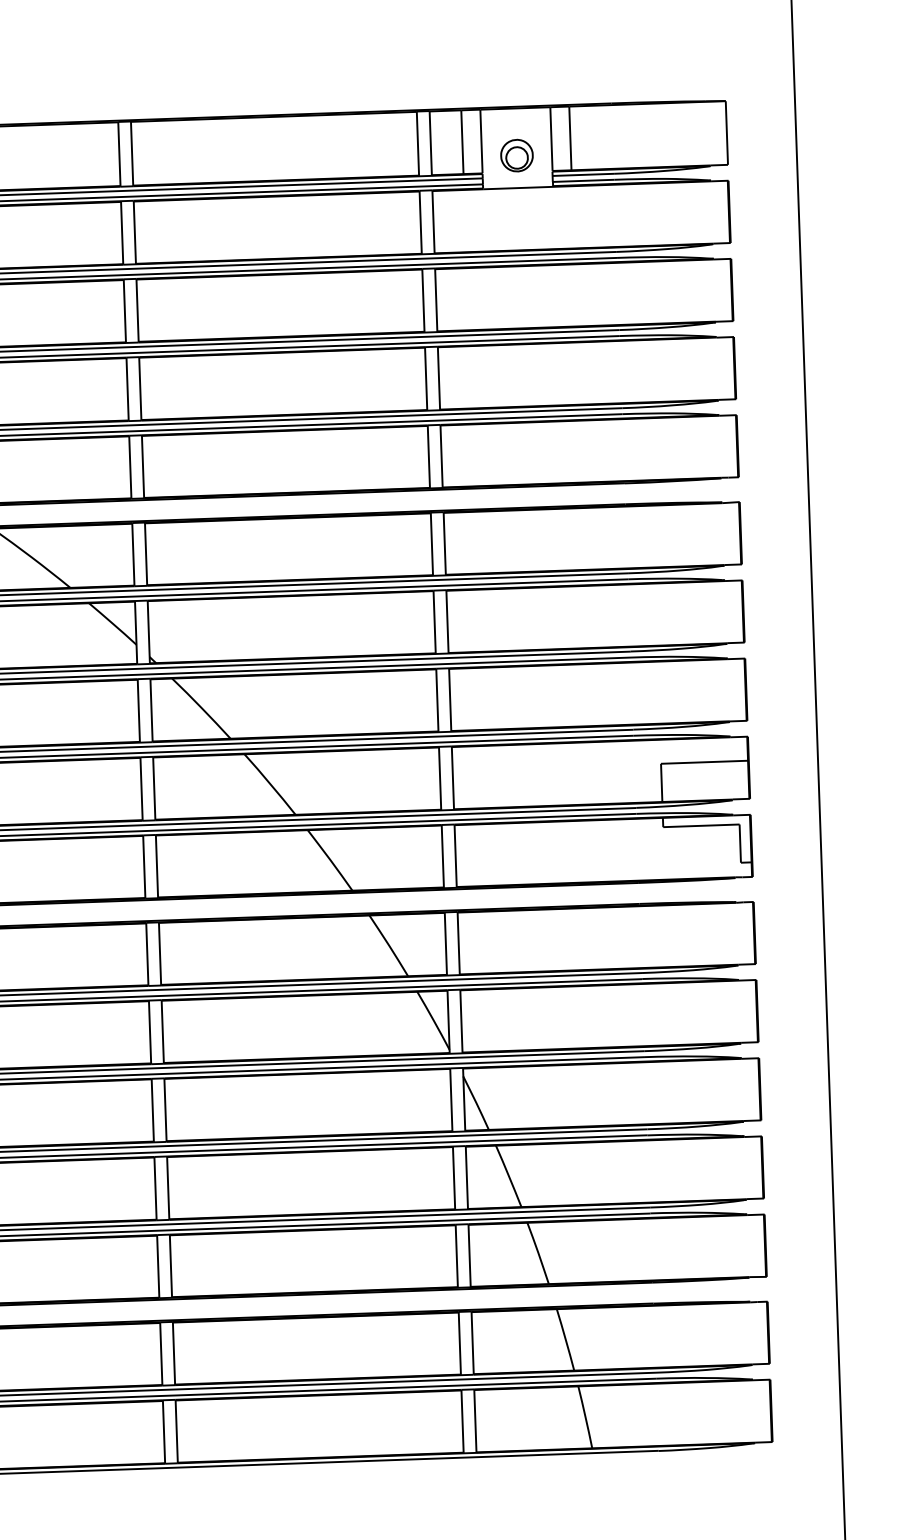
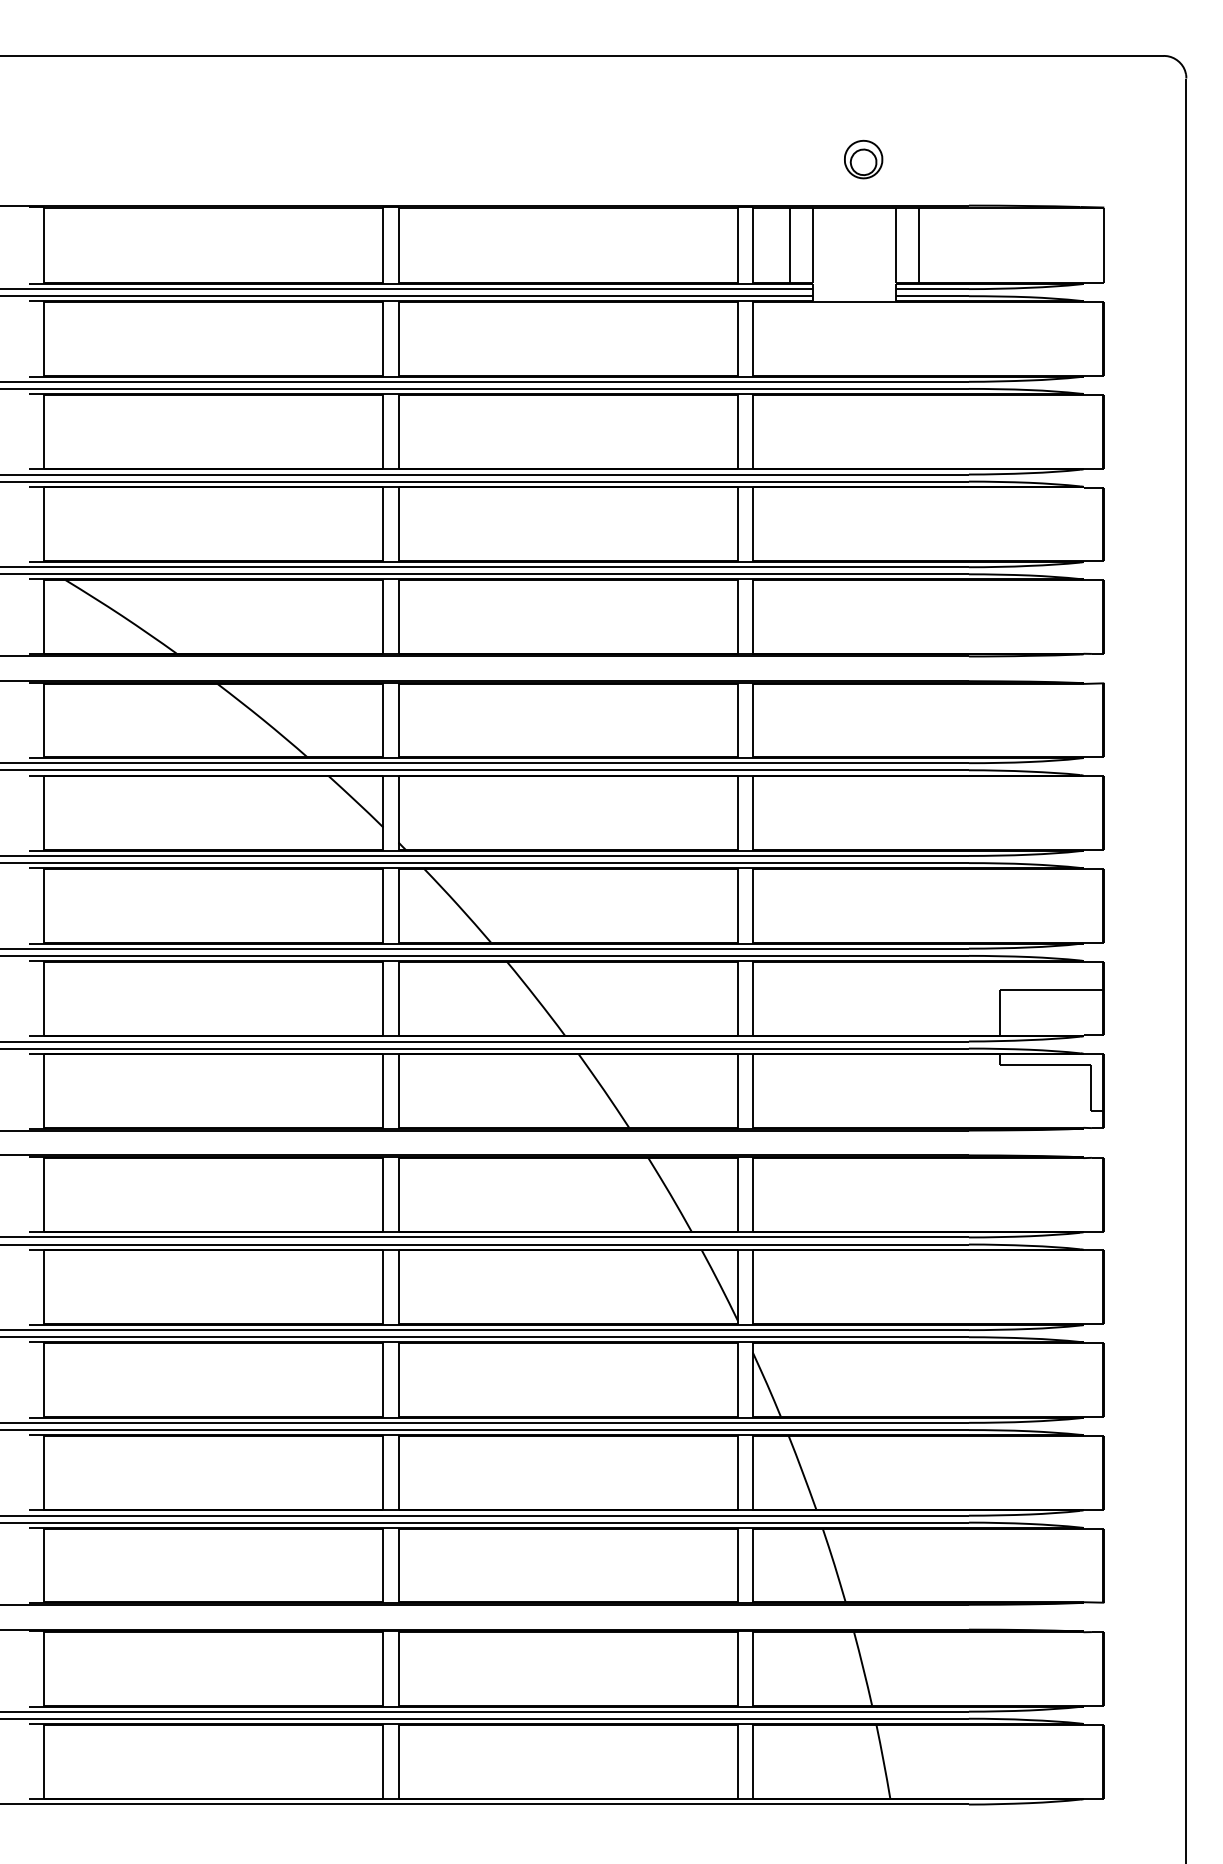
part: (516, 155) -> (863, 159), moved

